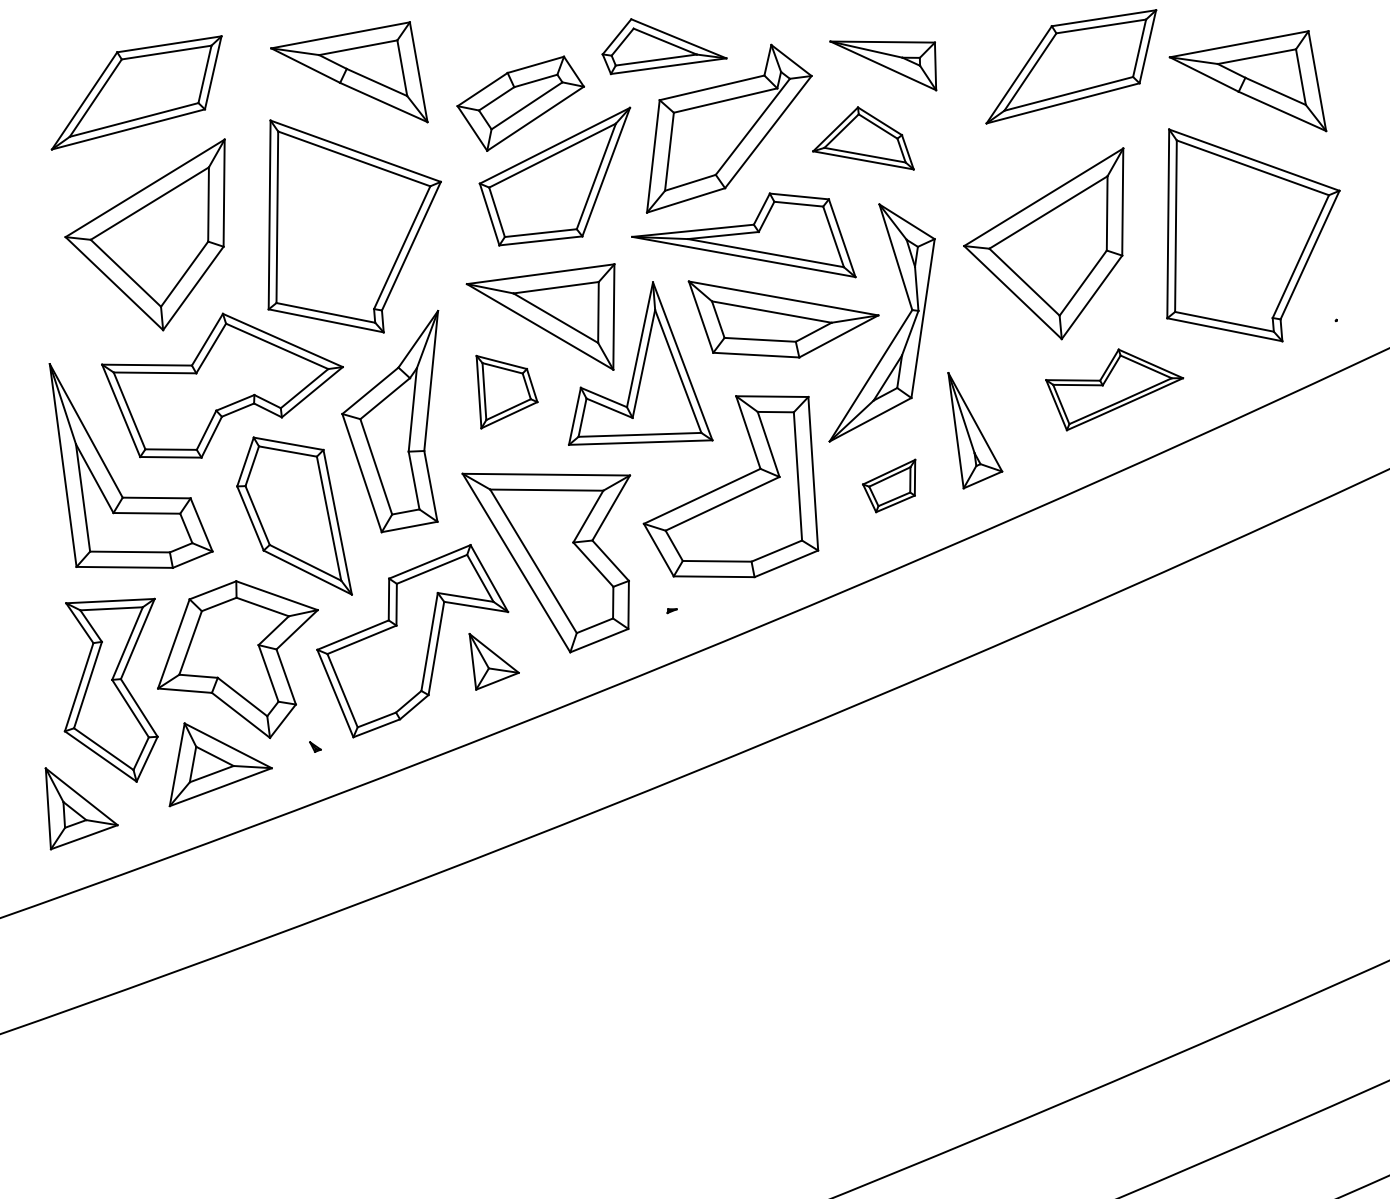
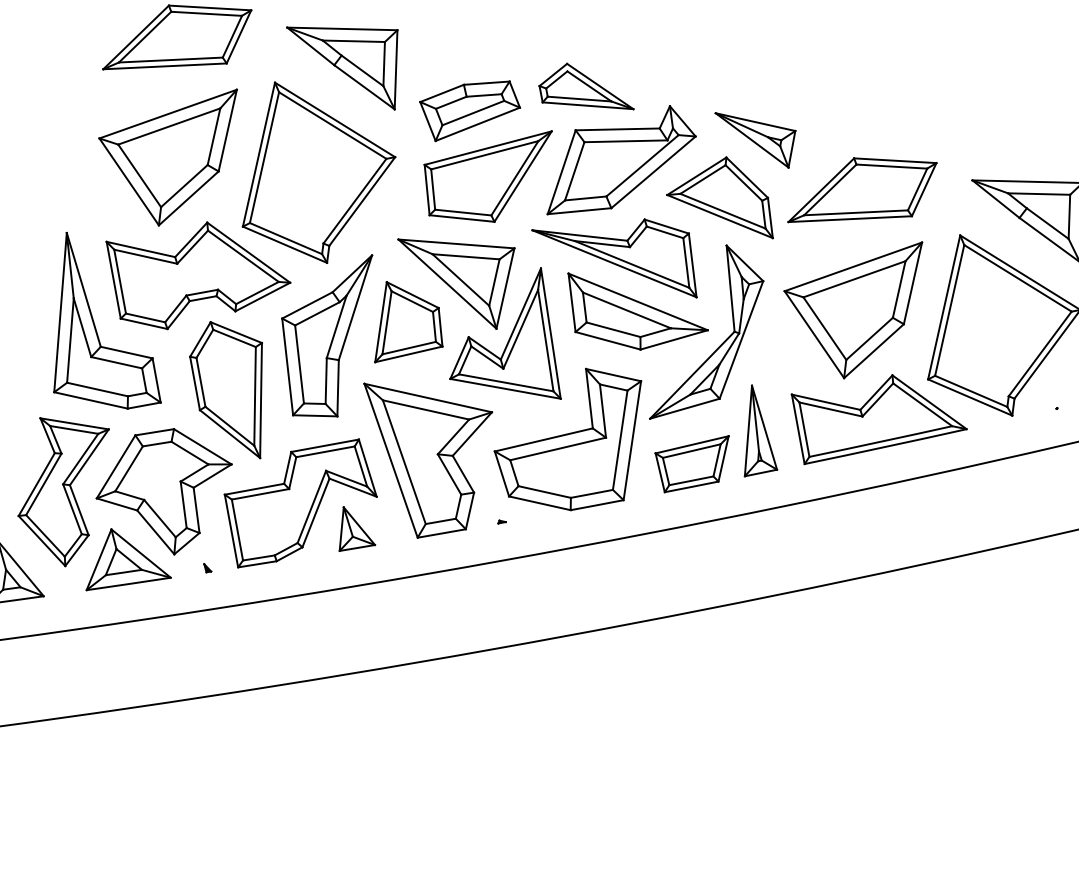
part: (1071, 66) -> (862, 192), moved
part: (863, 138) -> (725, 192), size x1.43
part: (1114, 389) -> (876, 425), size x1.67
part: (506, 391) -> (411, 328), size x1.43
part: (888, 485) -> (687, 461), size x1.67

